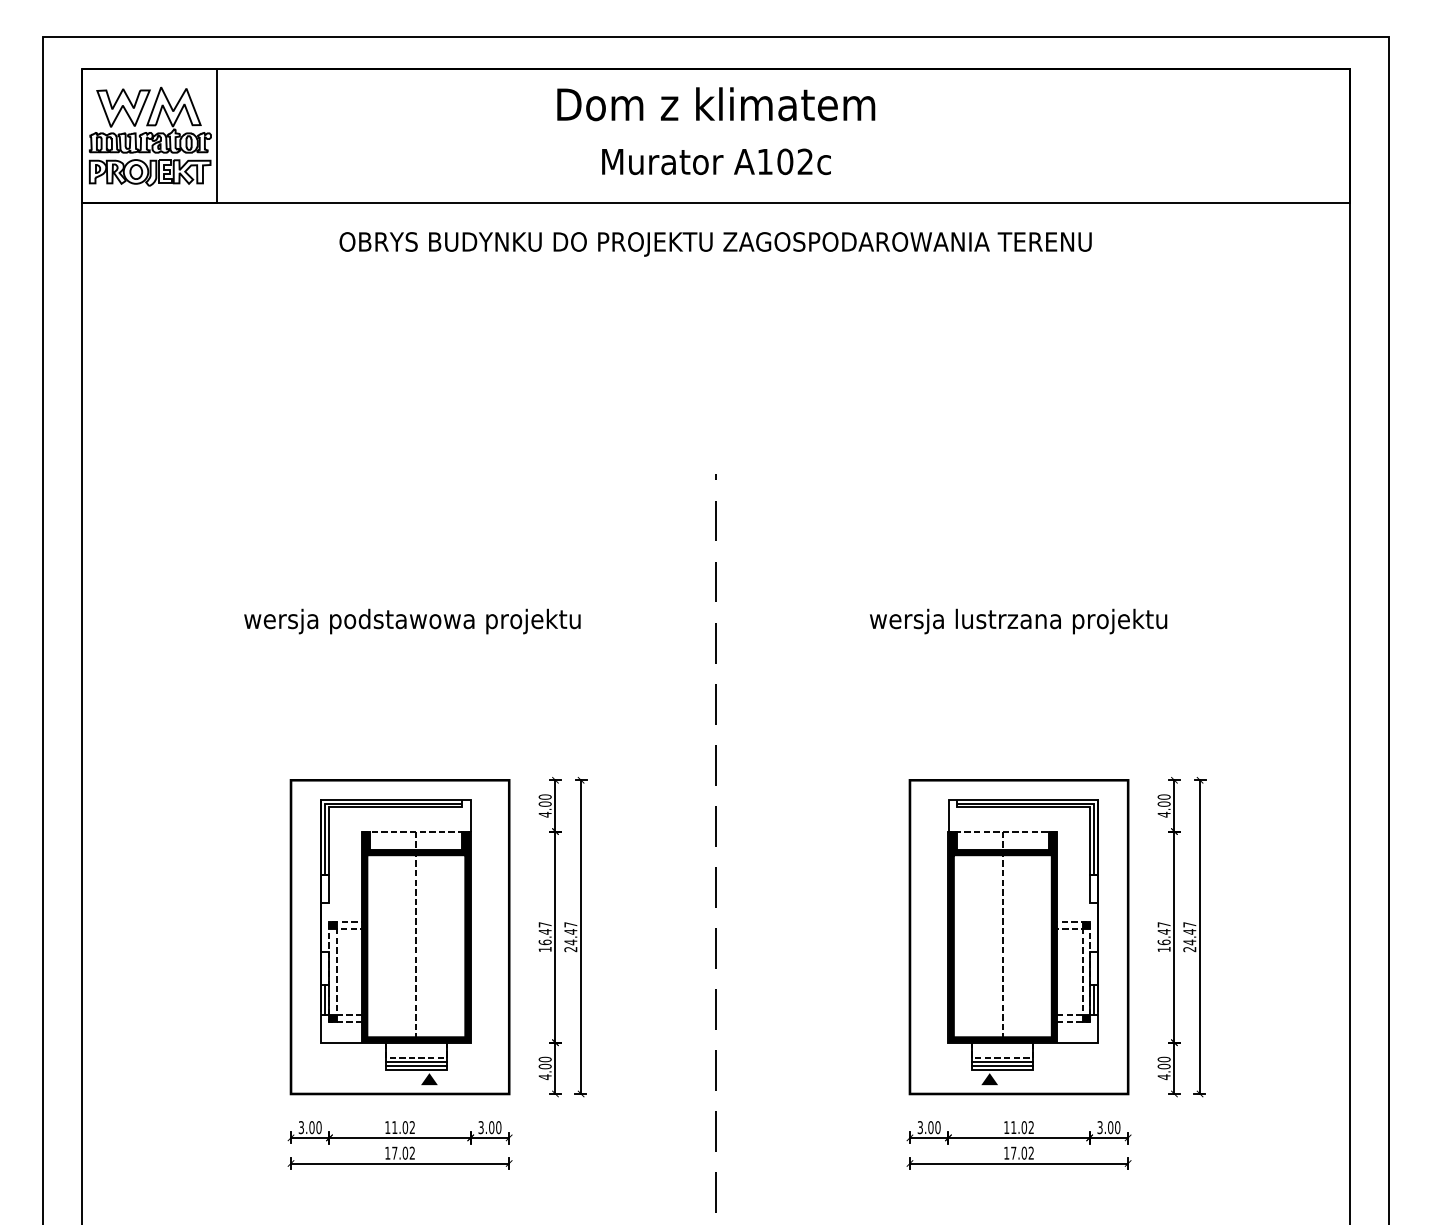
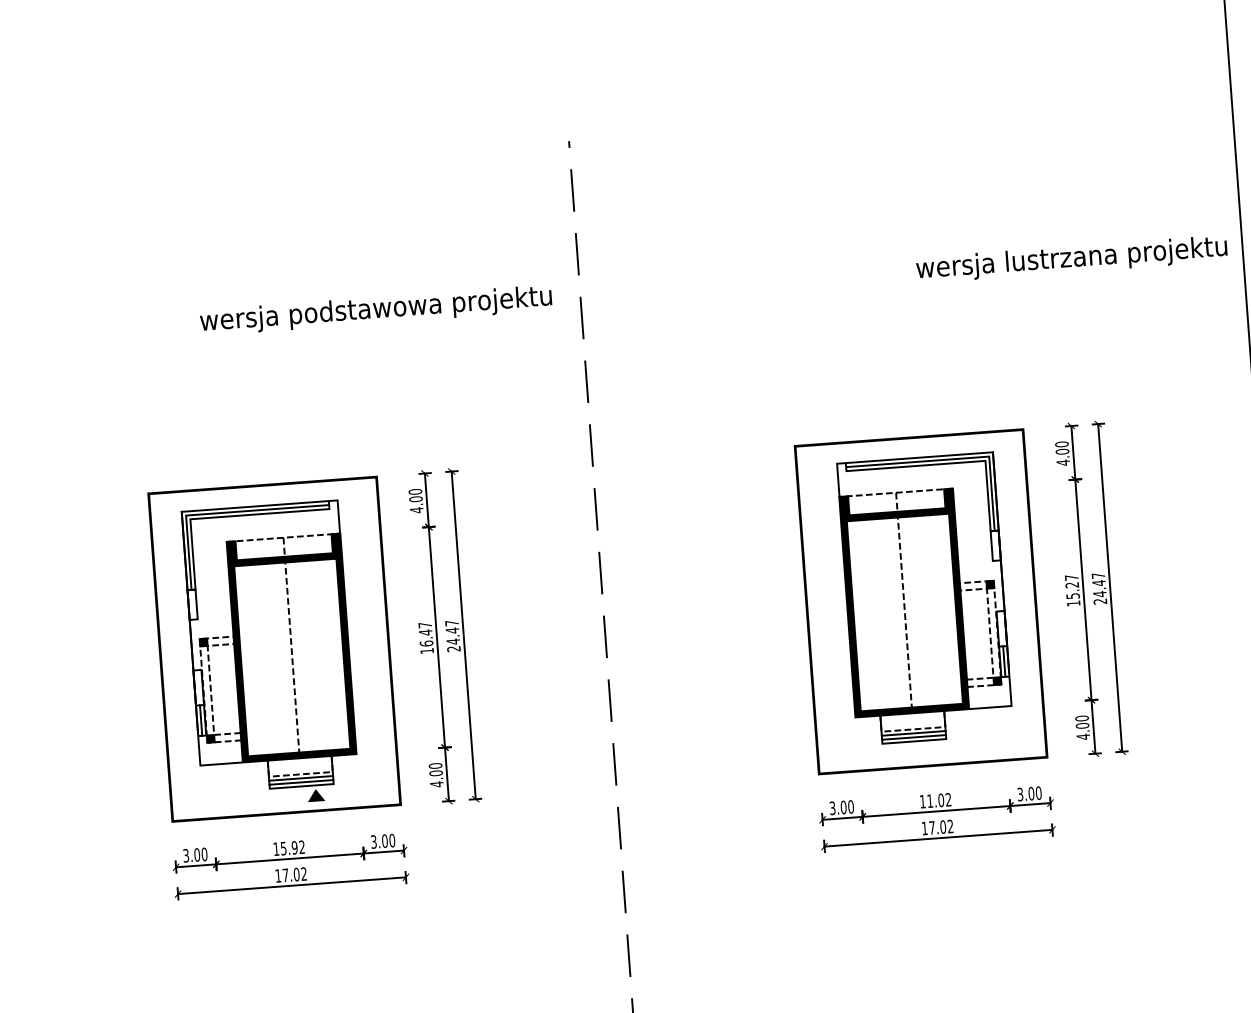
text: (412, 621) -> (376, 310), moved
text: (1018, 621) -> (1071, 259), moved
text: (1163, 937) -> (1072, 591), 16.47 -> 15.27
fill: (989, 1079) -> (901, 752), removed
text: (399, 1127) -> (288, 848), 11.02 -> 15.92

